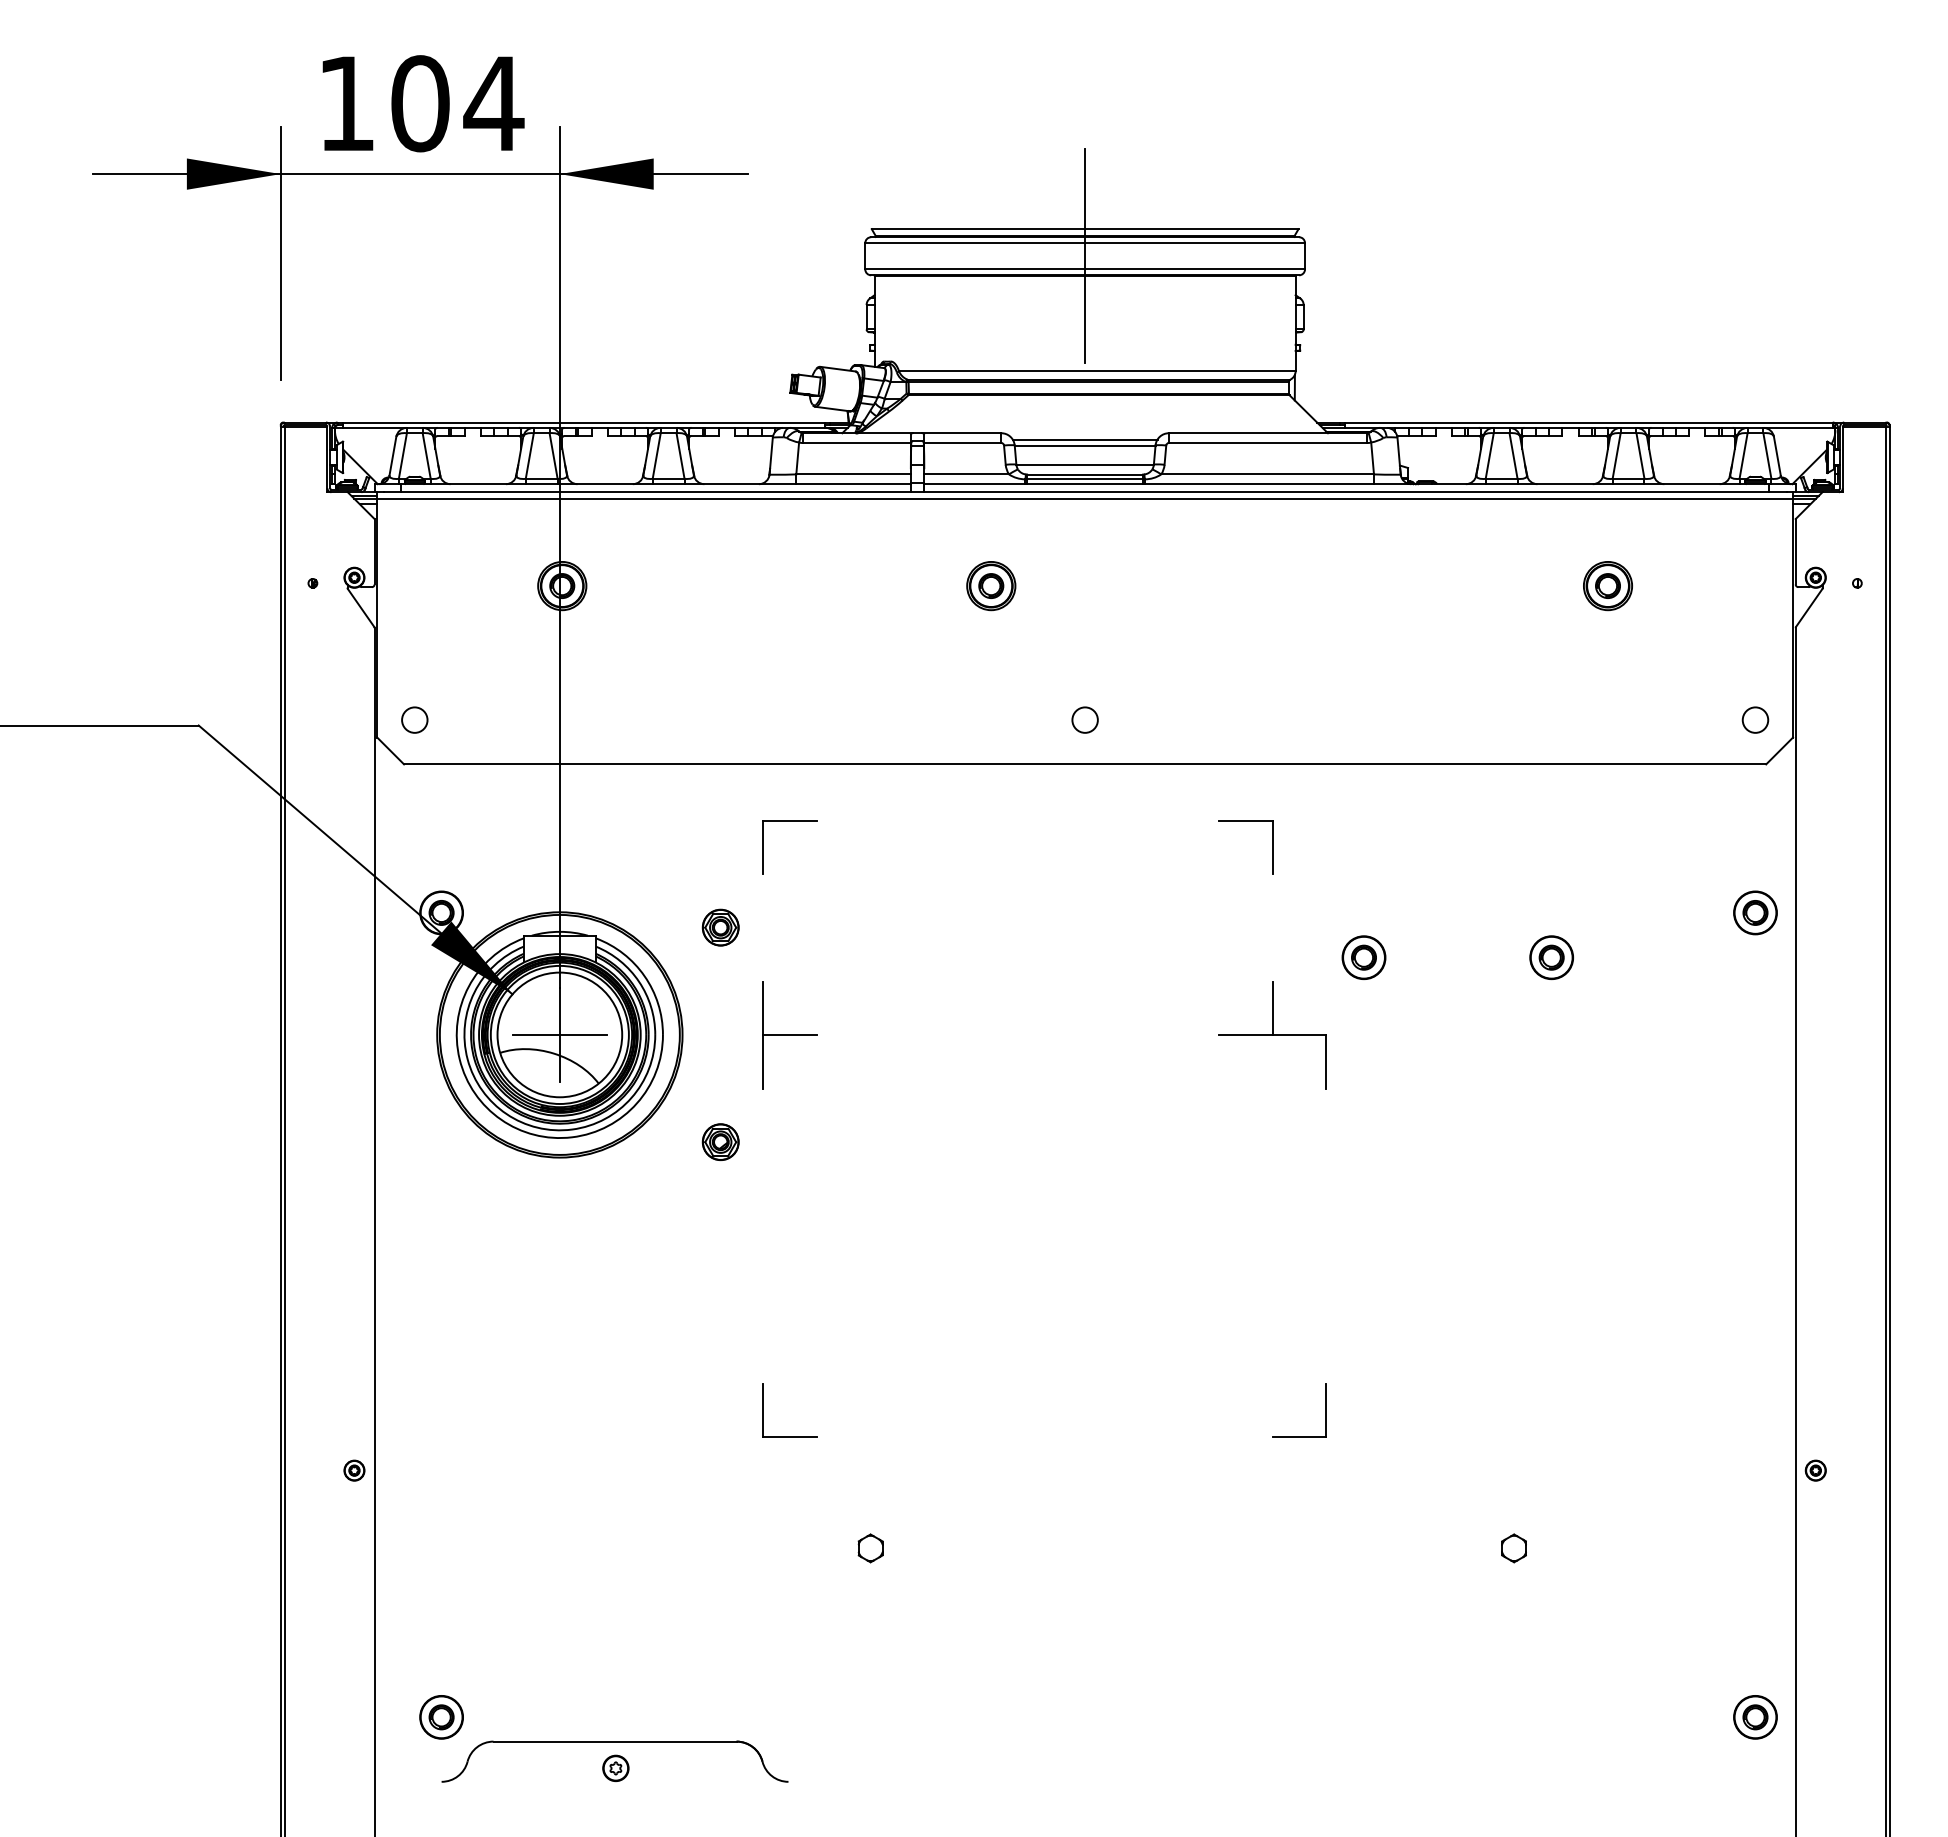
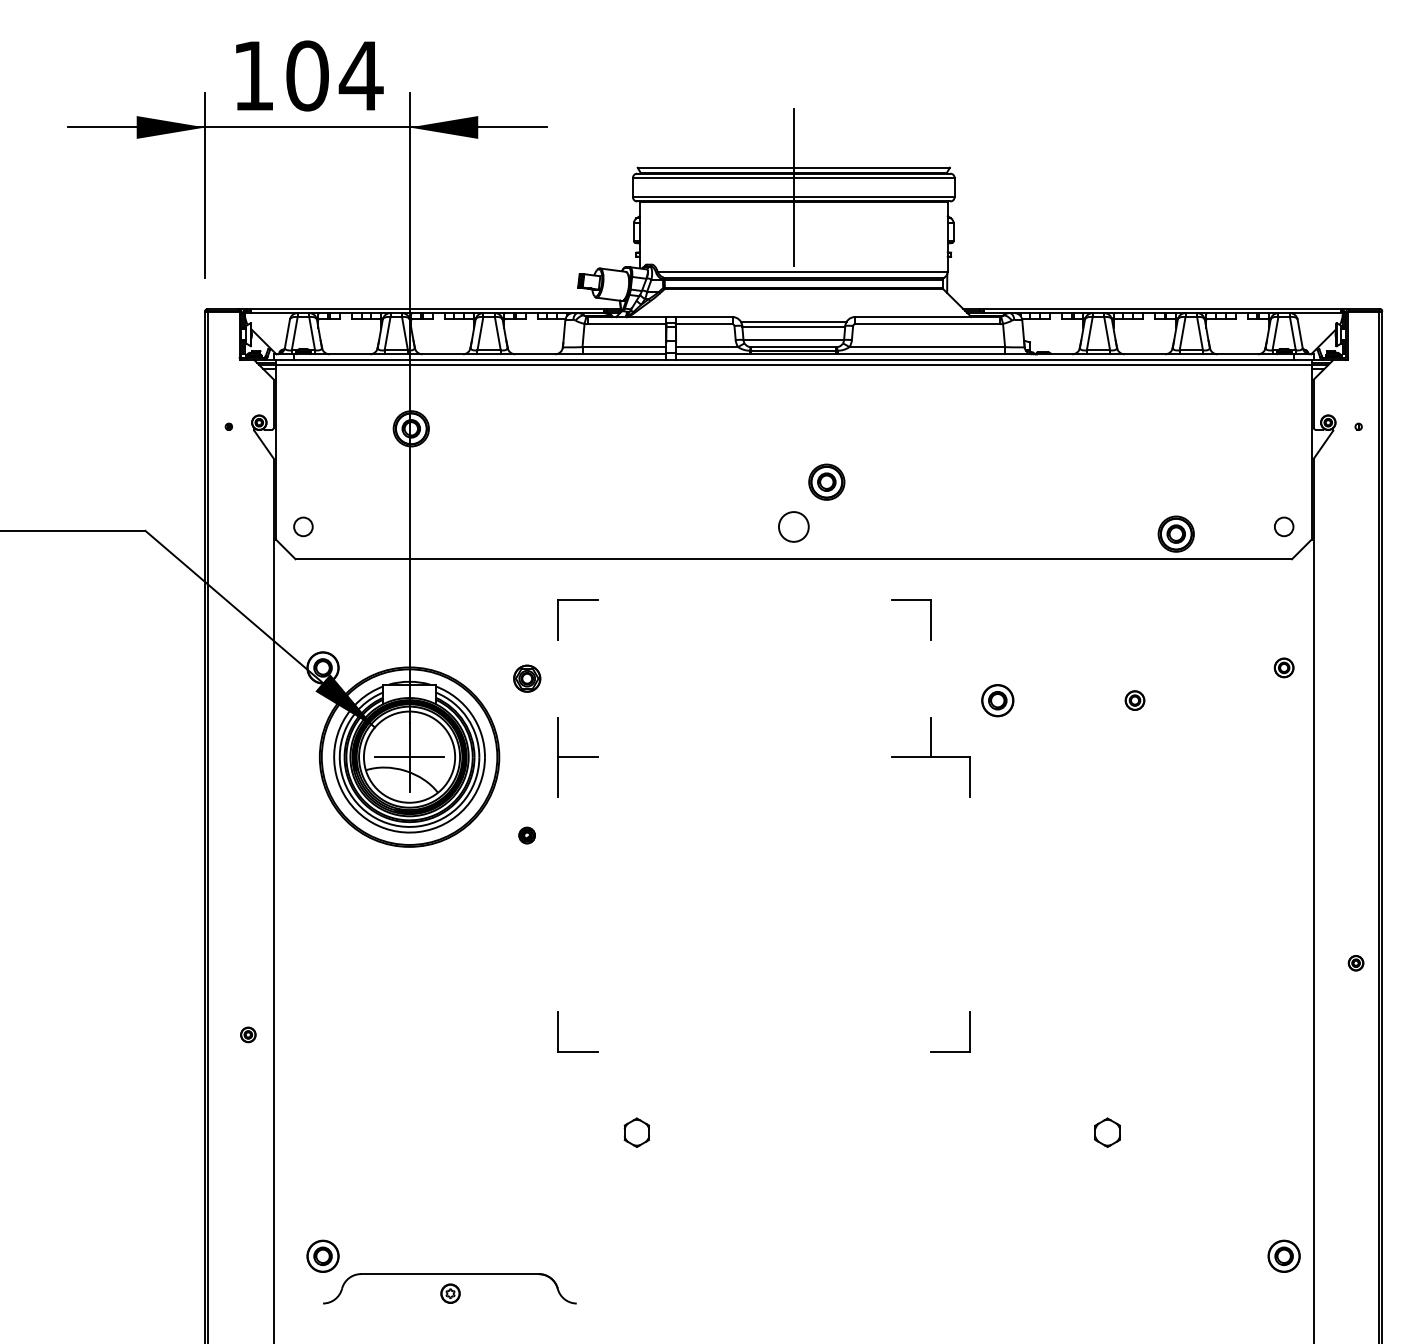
part: (991, 586) -> (826, 482), moved
part: (1607, 586) -> (1175, 534), moved
circle: (1084, 719) -> (793, 526), size x1.6
part: (1755, 912) -> (1284, 667), size x0.6
part: (1551, 957) -> (1134, 700), size x0.6
part: (720, 1141) -> (527, 835), size x0.6
part: (354, 1470) -> (248, 1034), moved
part: (1815, 1470) -> (1355, 963), moved
part: (870, 1548) -> (636, 1132), size x1.4
part: (1513, 1548) -> (1107, 1132), size x1.4

